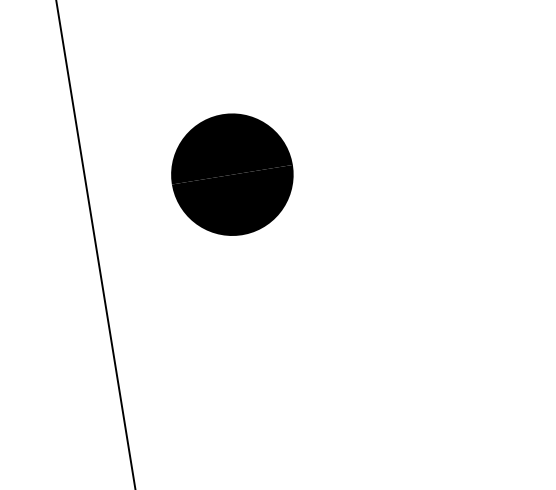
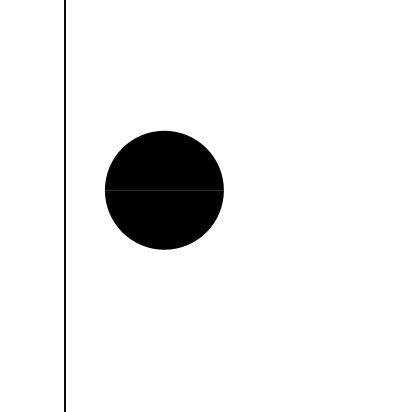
part: (232, 173) -> (164, 189), size x1.43

